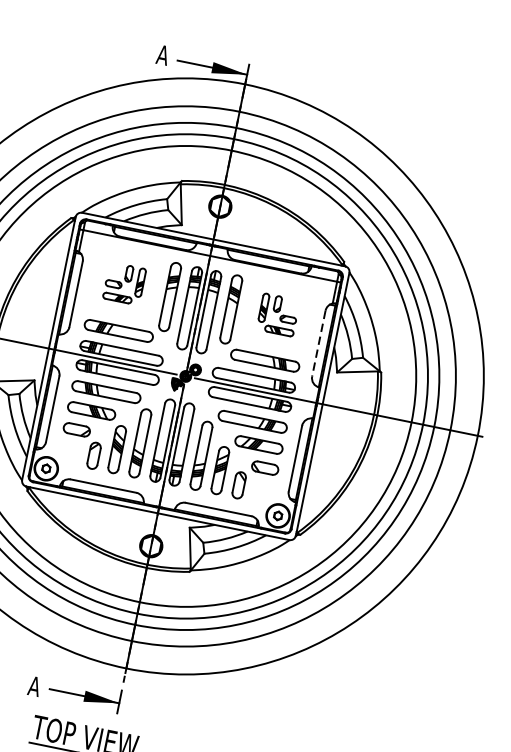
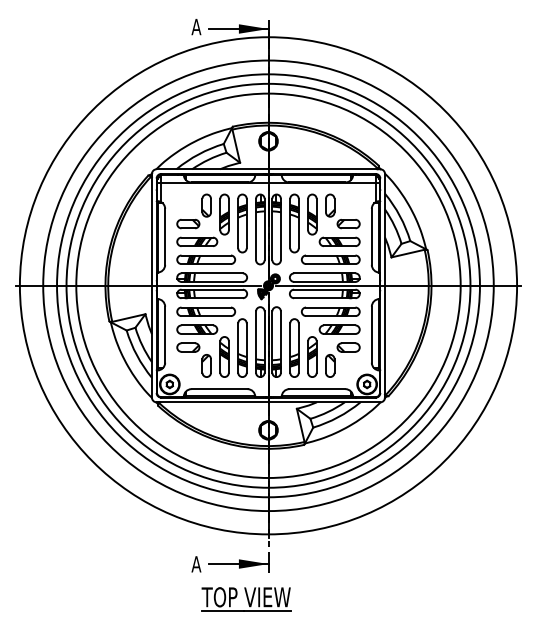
part: (124, 282) -> (202, 219), size x1.67
part: (278, 314) -> (333, 219), size x1.67
line: (318, 343) -> (371, 236), dashed -> solid

